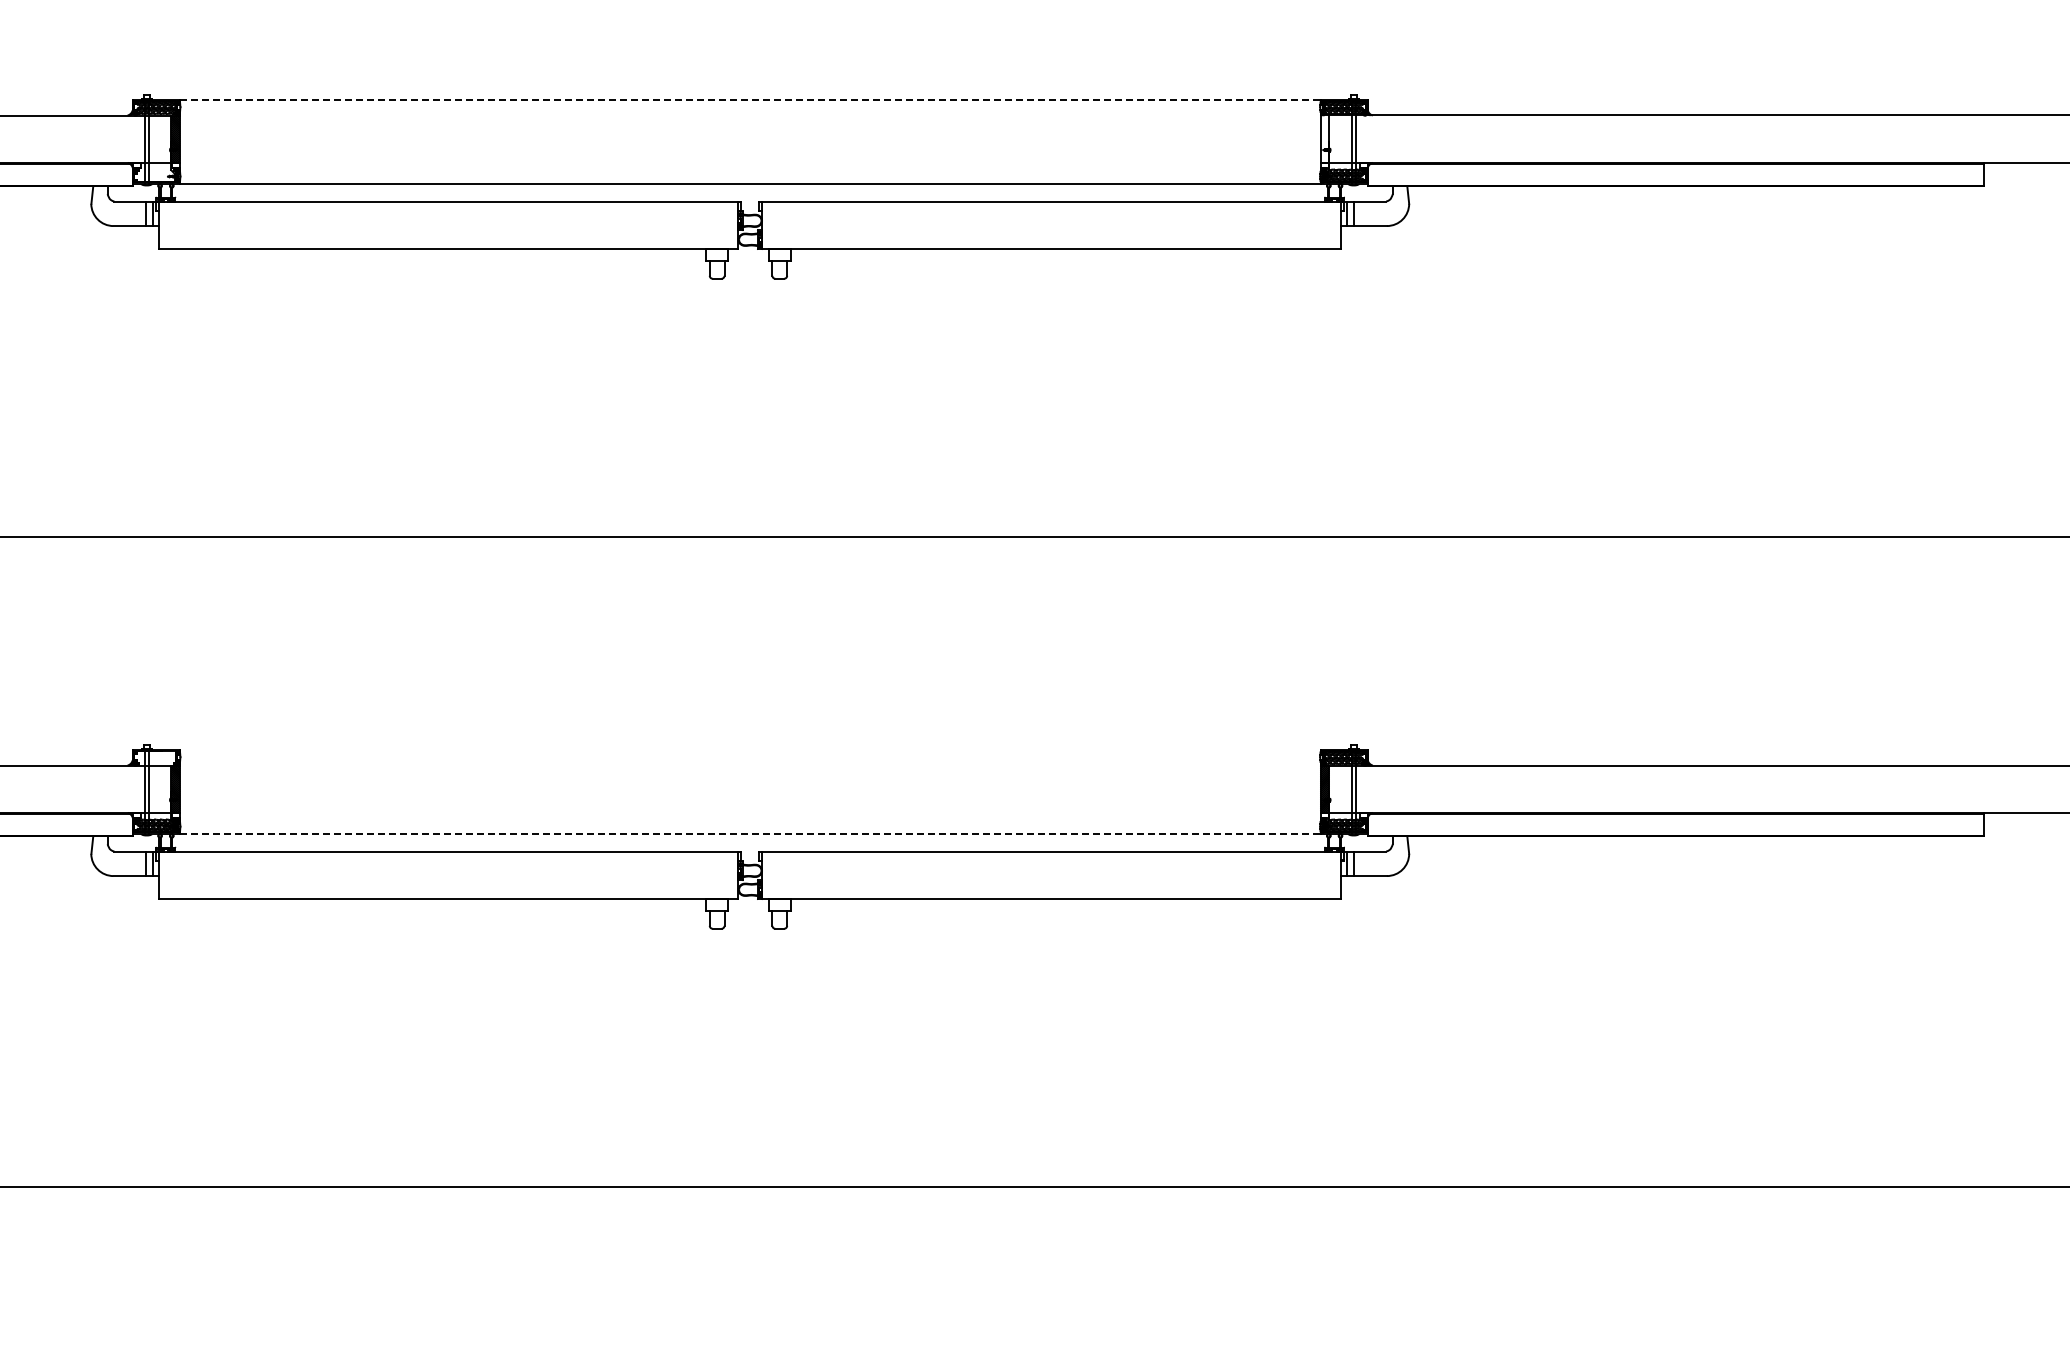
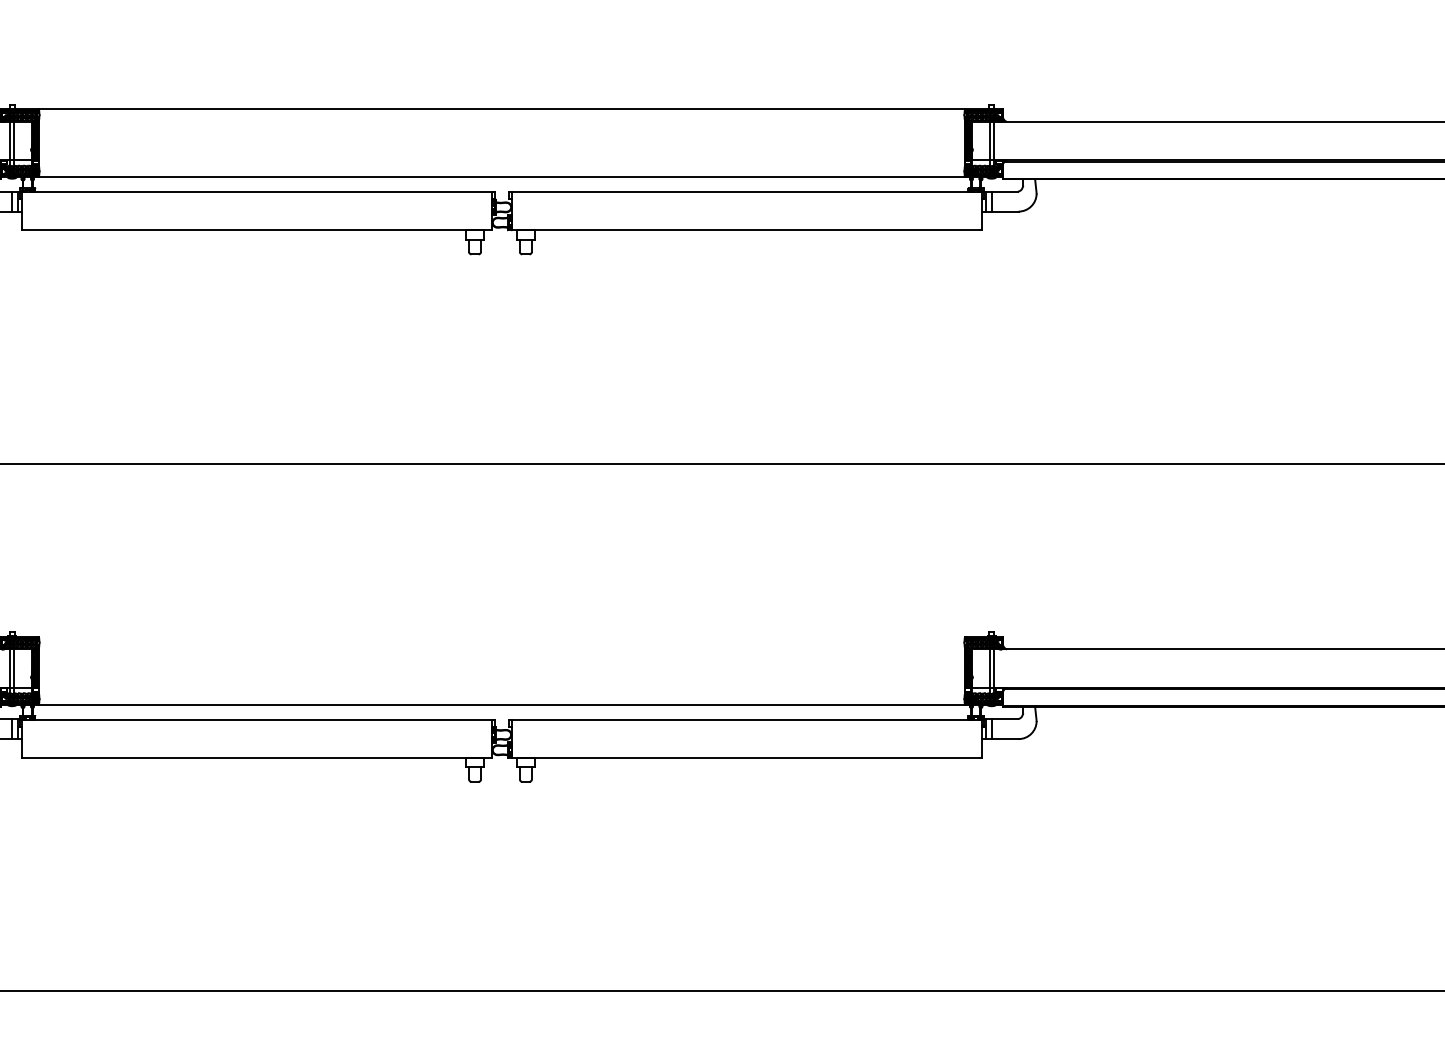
line: (750, 99) -> (502, 108), dashed -> solid
hatch: (1324, 138) -> (967, 140), added
hatch: (156, 175) -> (20, 170), added
hatch: (156, 757) -> (20, 642), added
line: (750, 833) -> (502, 704), dashed -> solid

